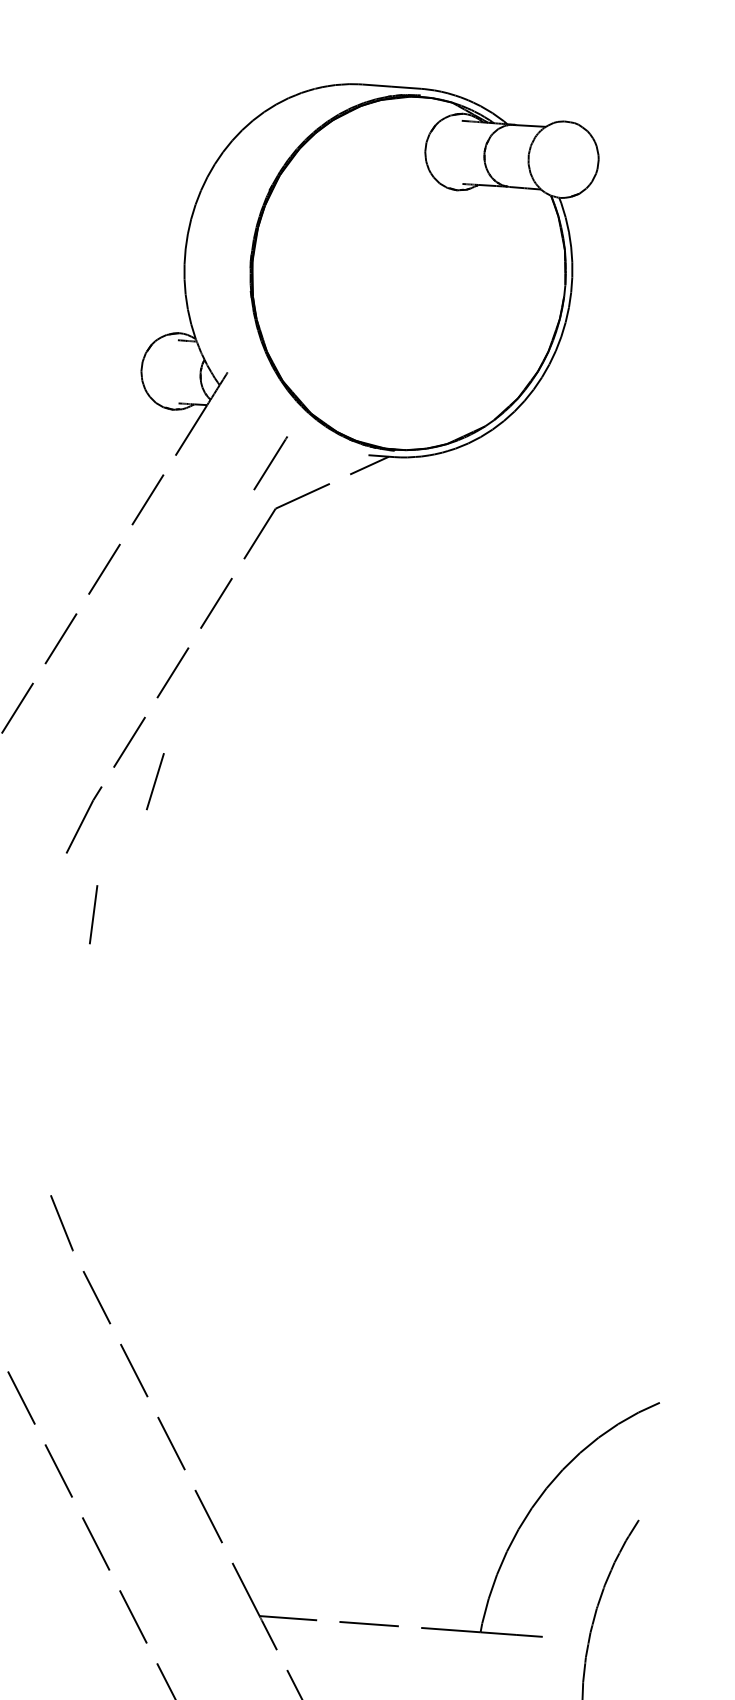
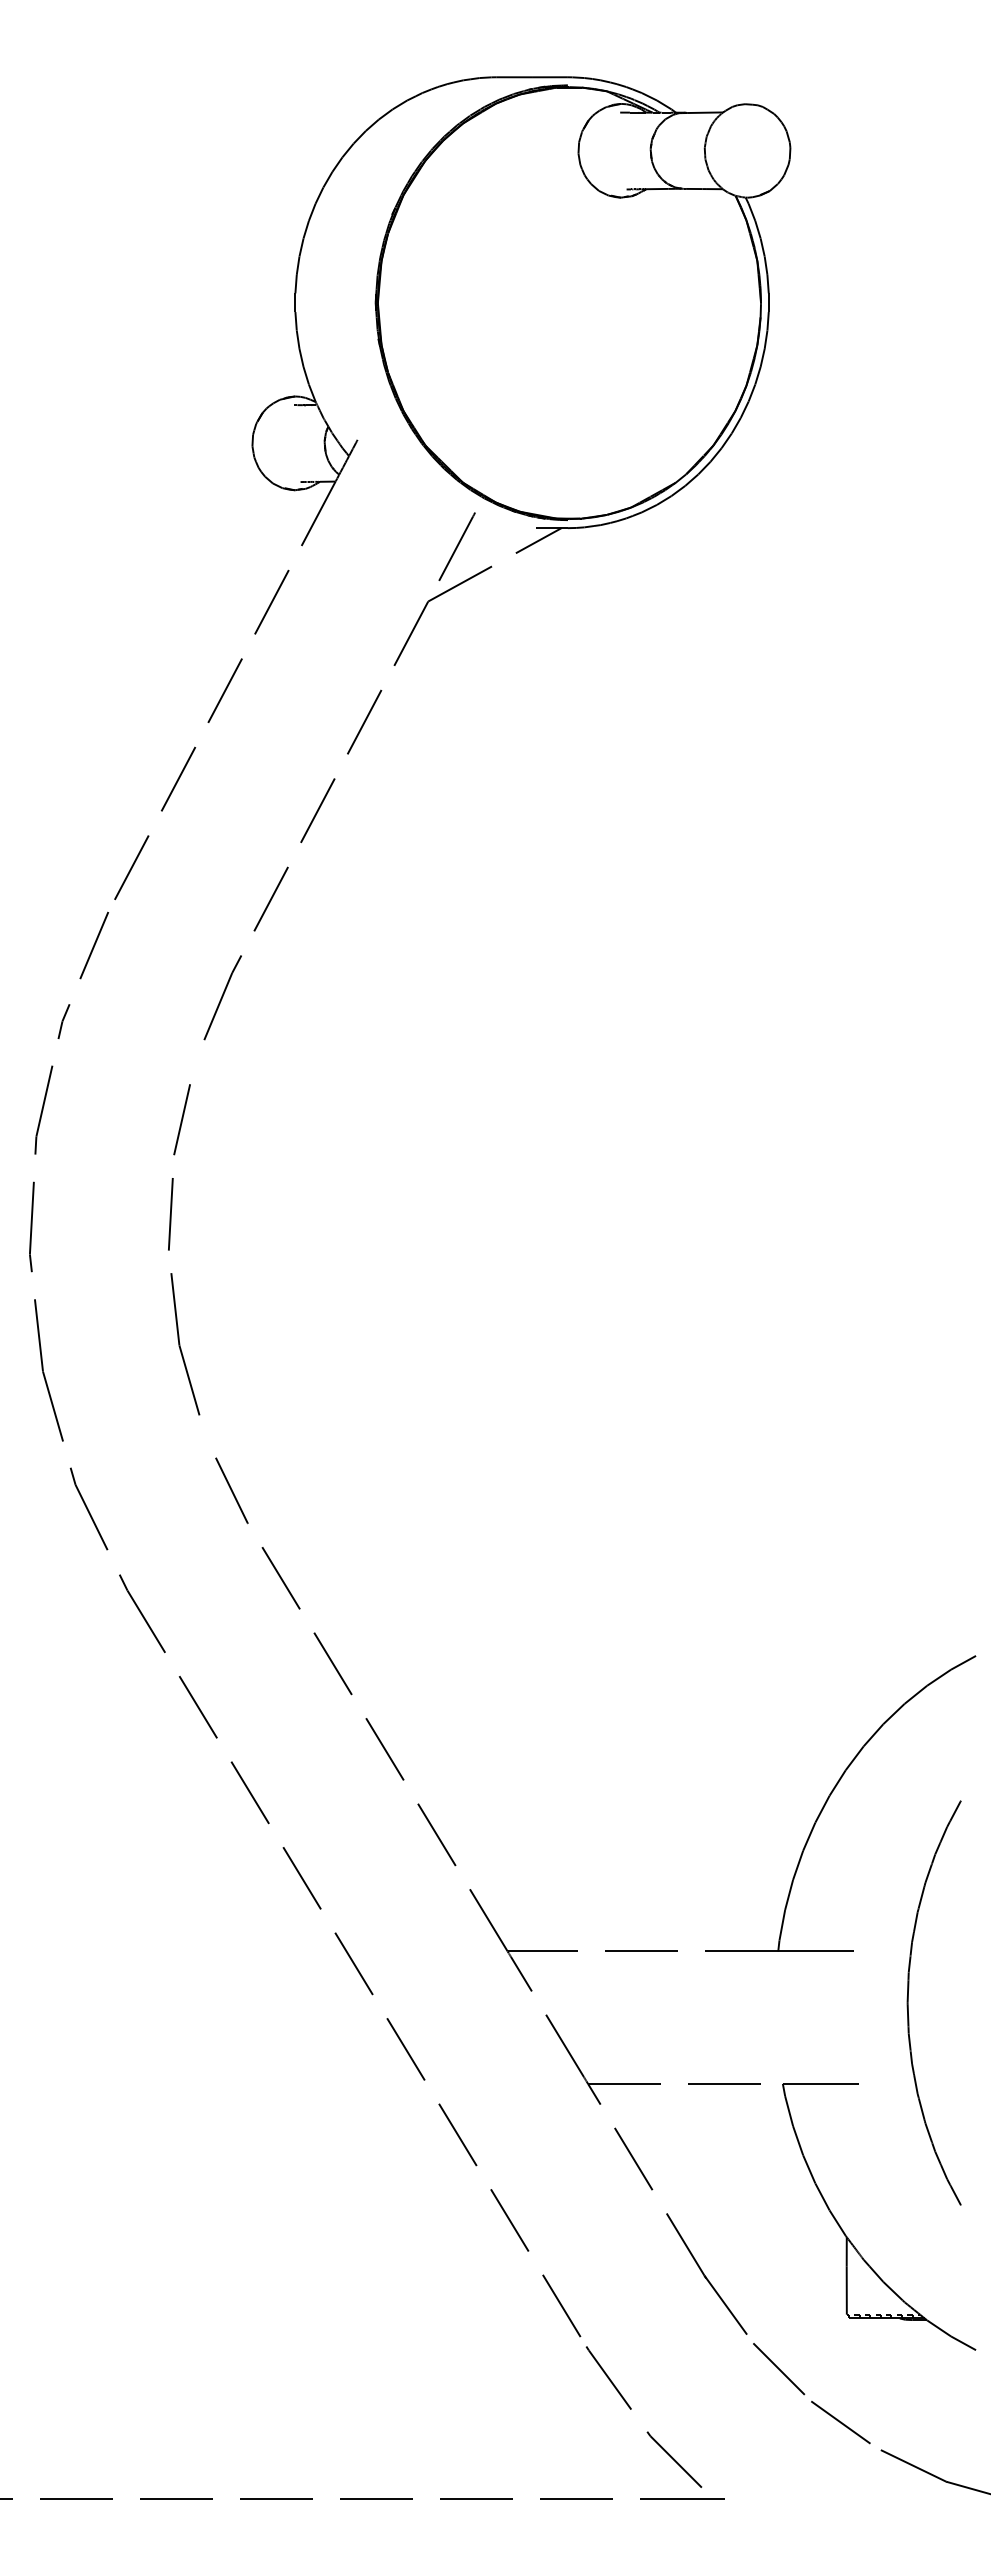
line: (270, 463) -> (456, 546), moved
line: (154, 781) -> (181, 1119), moved
line: (93, 914) -> (170, 1214), moved
part: (32, 1100) -> (185, 1344), added

